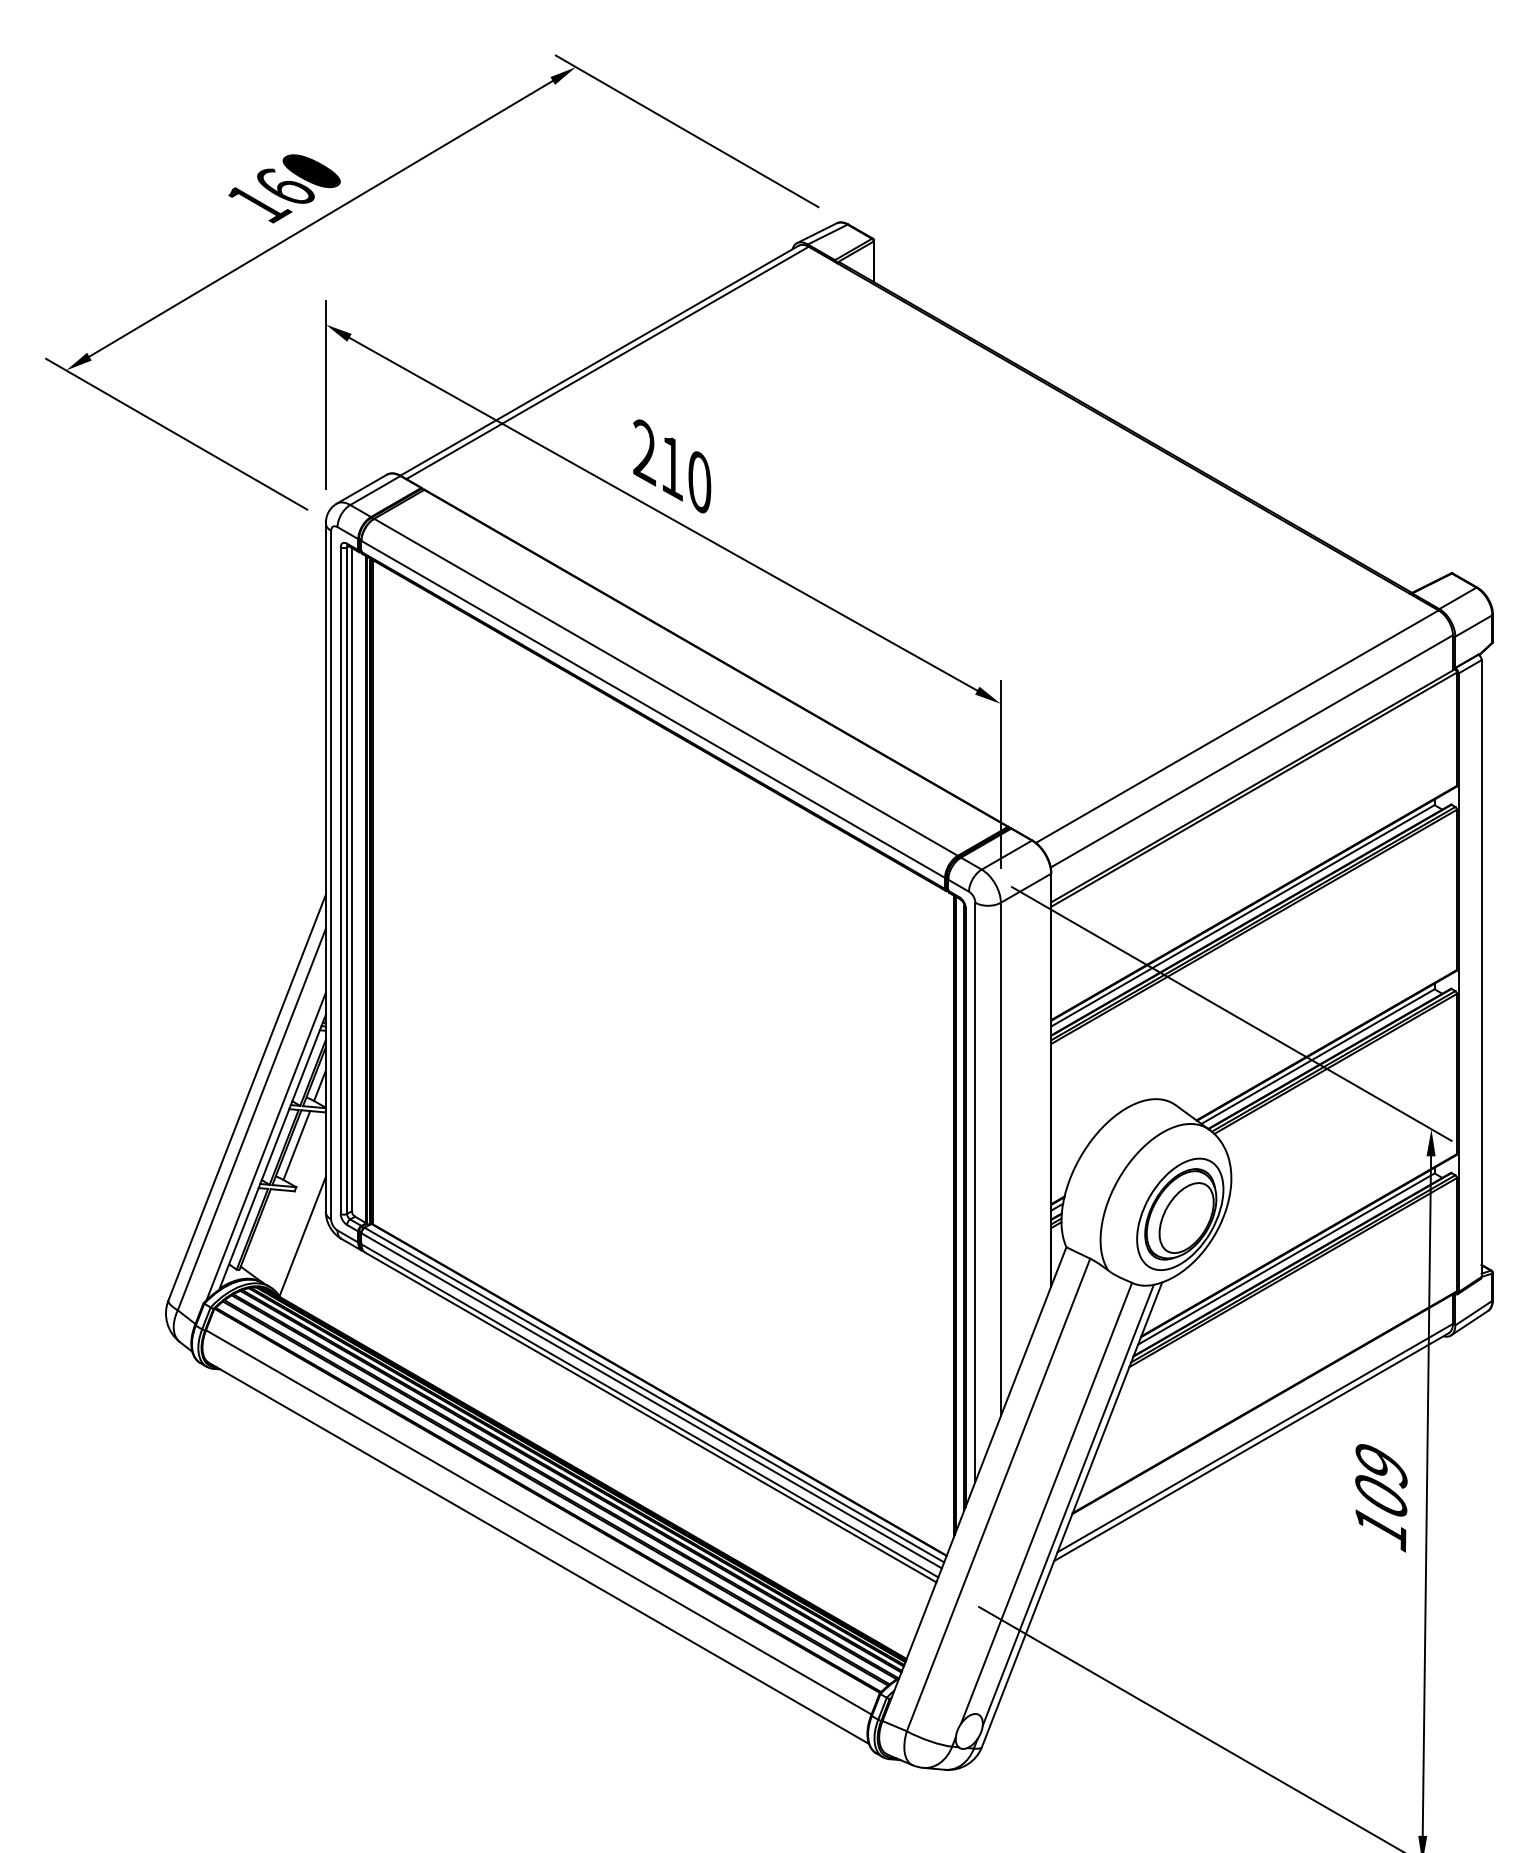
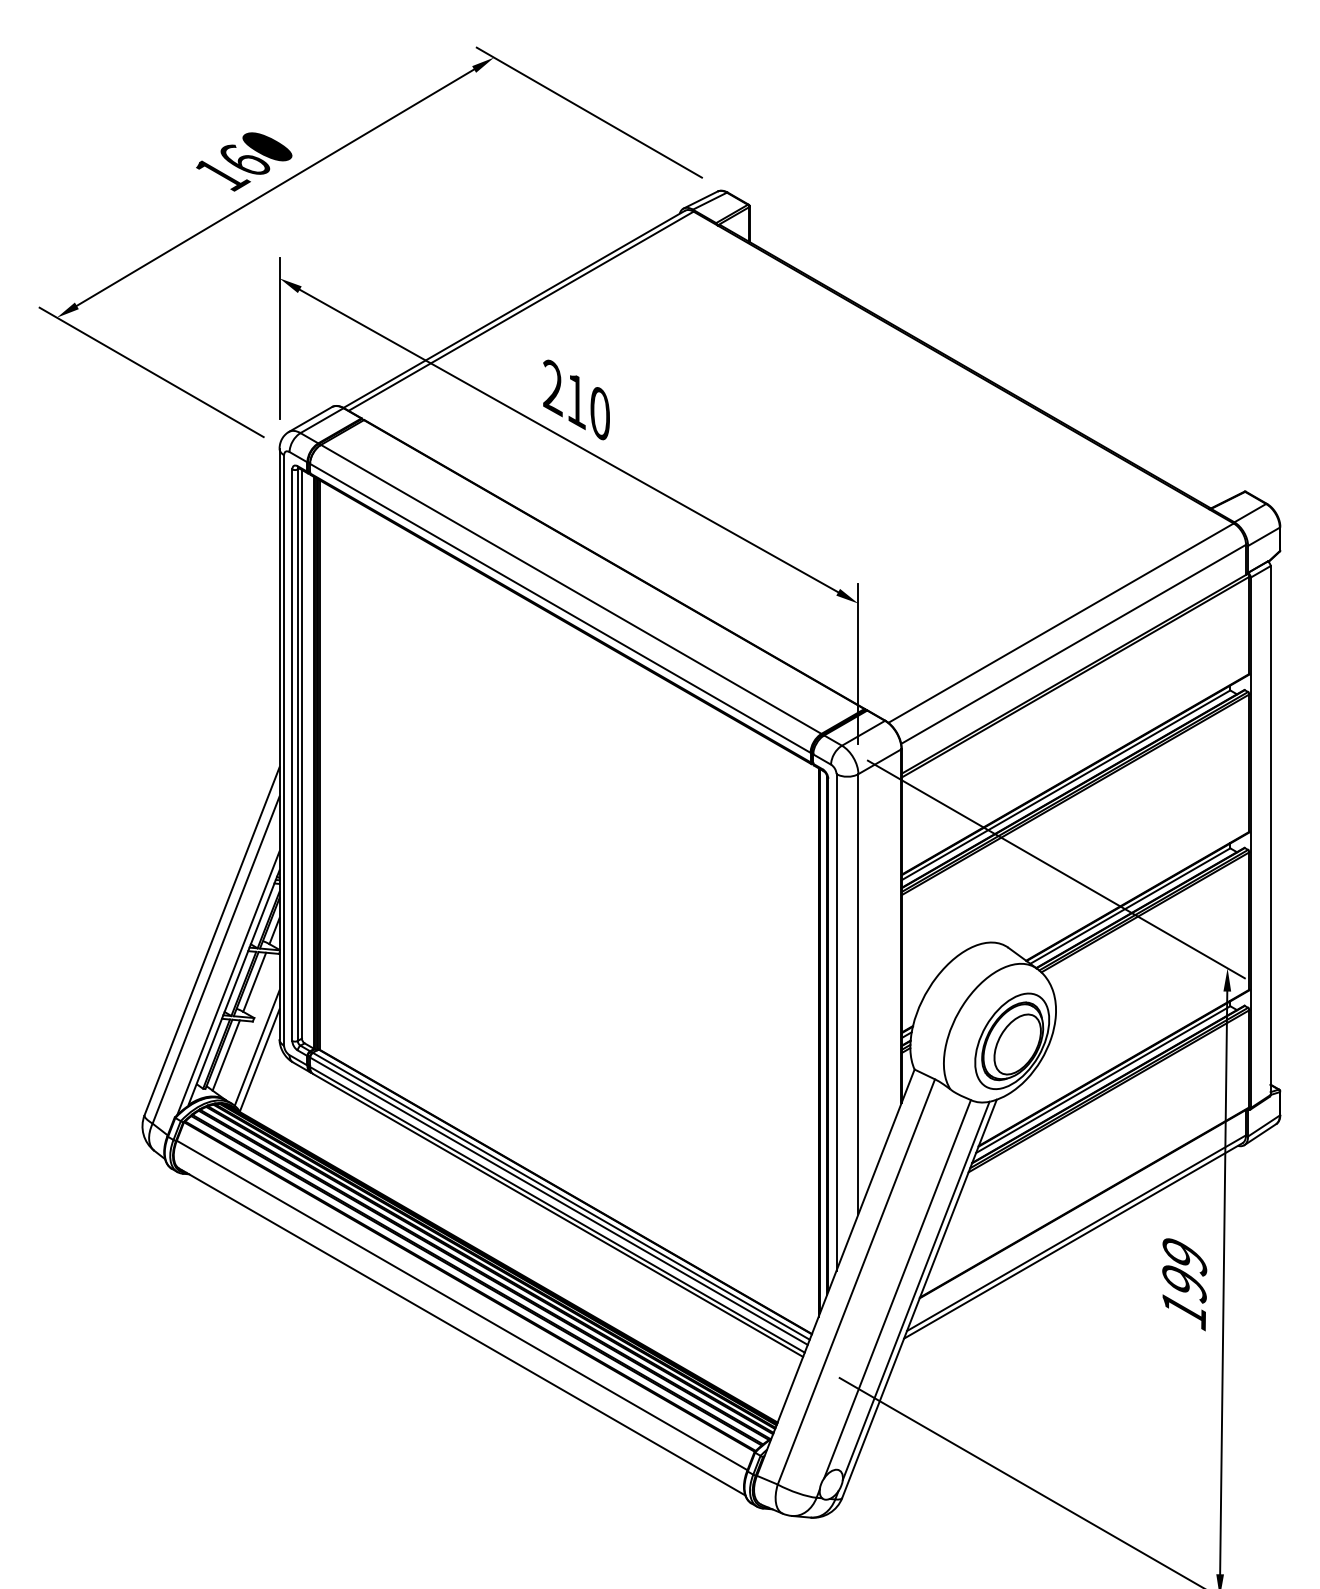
line: (298, 1221) -> (256, 1047), added
line: (262, 1230) -> (225, 1055), added
text: (1381, 1497) -> (1184, 1284), 109 -> 199

